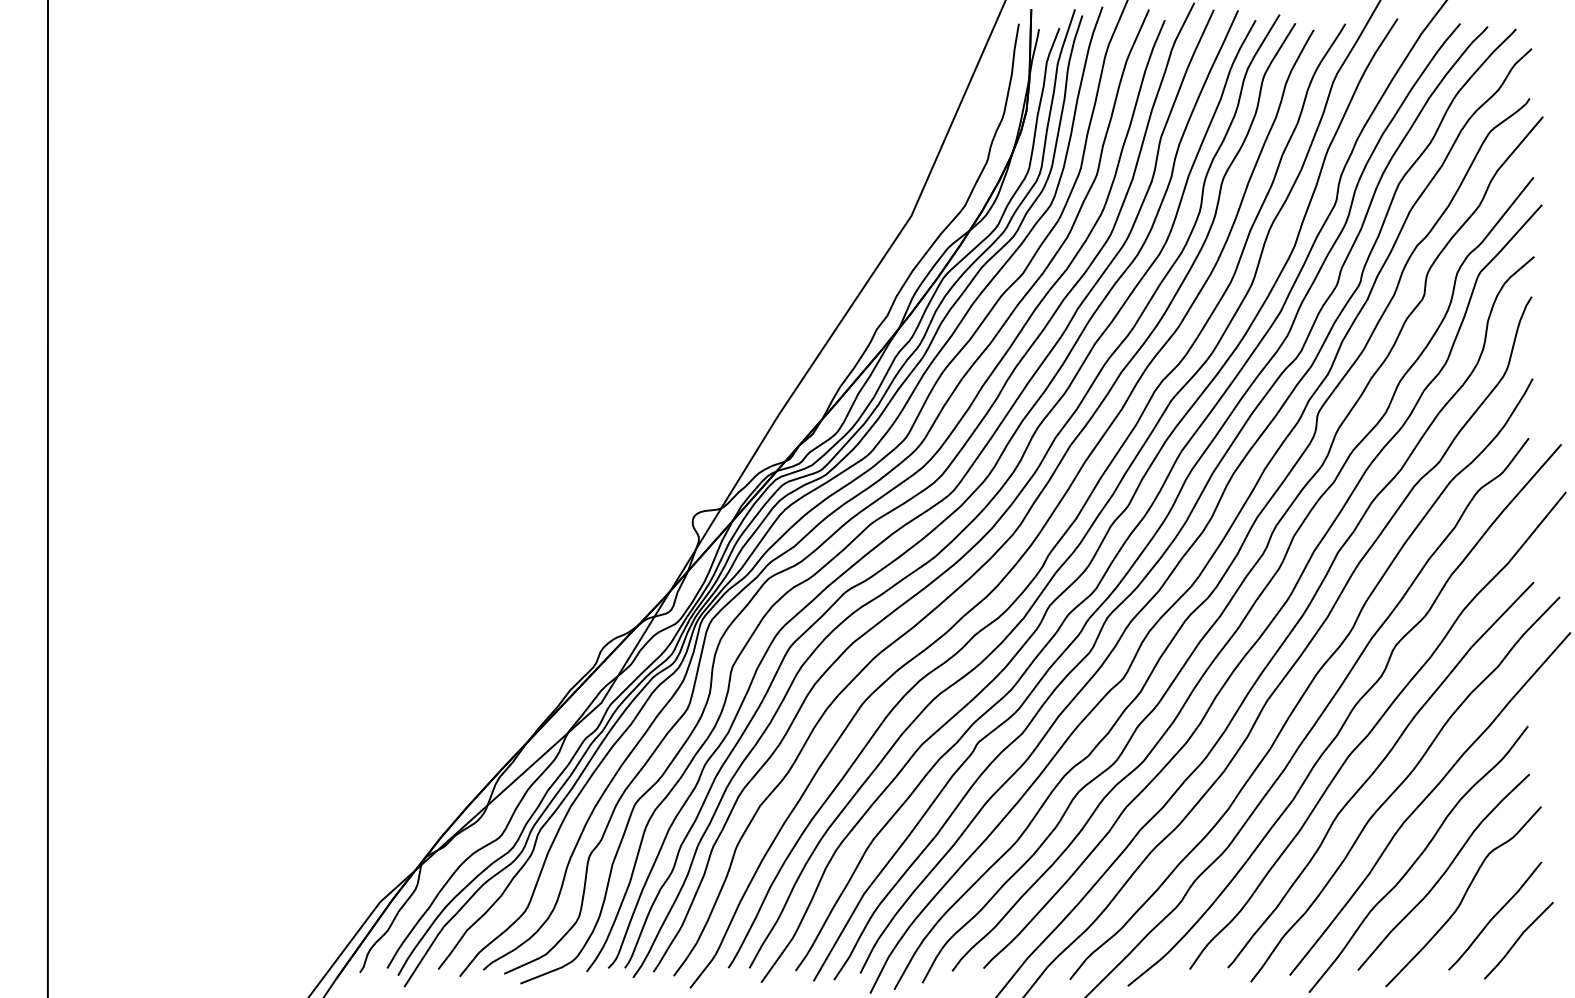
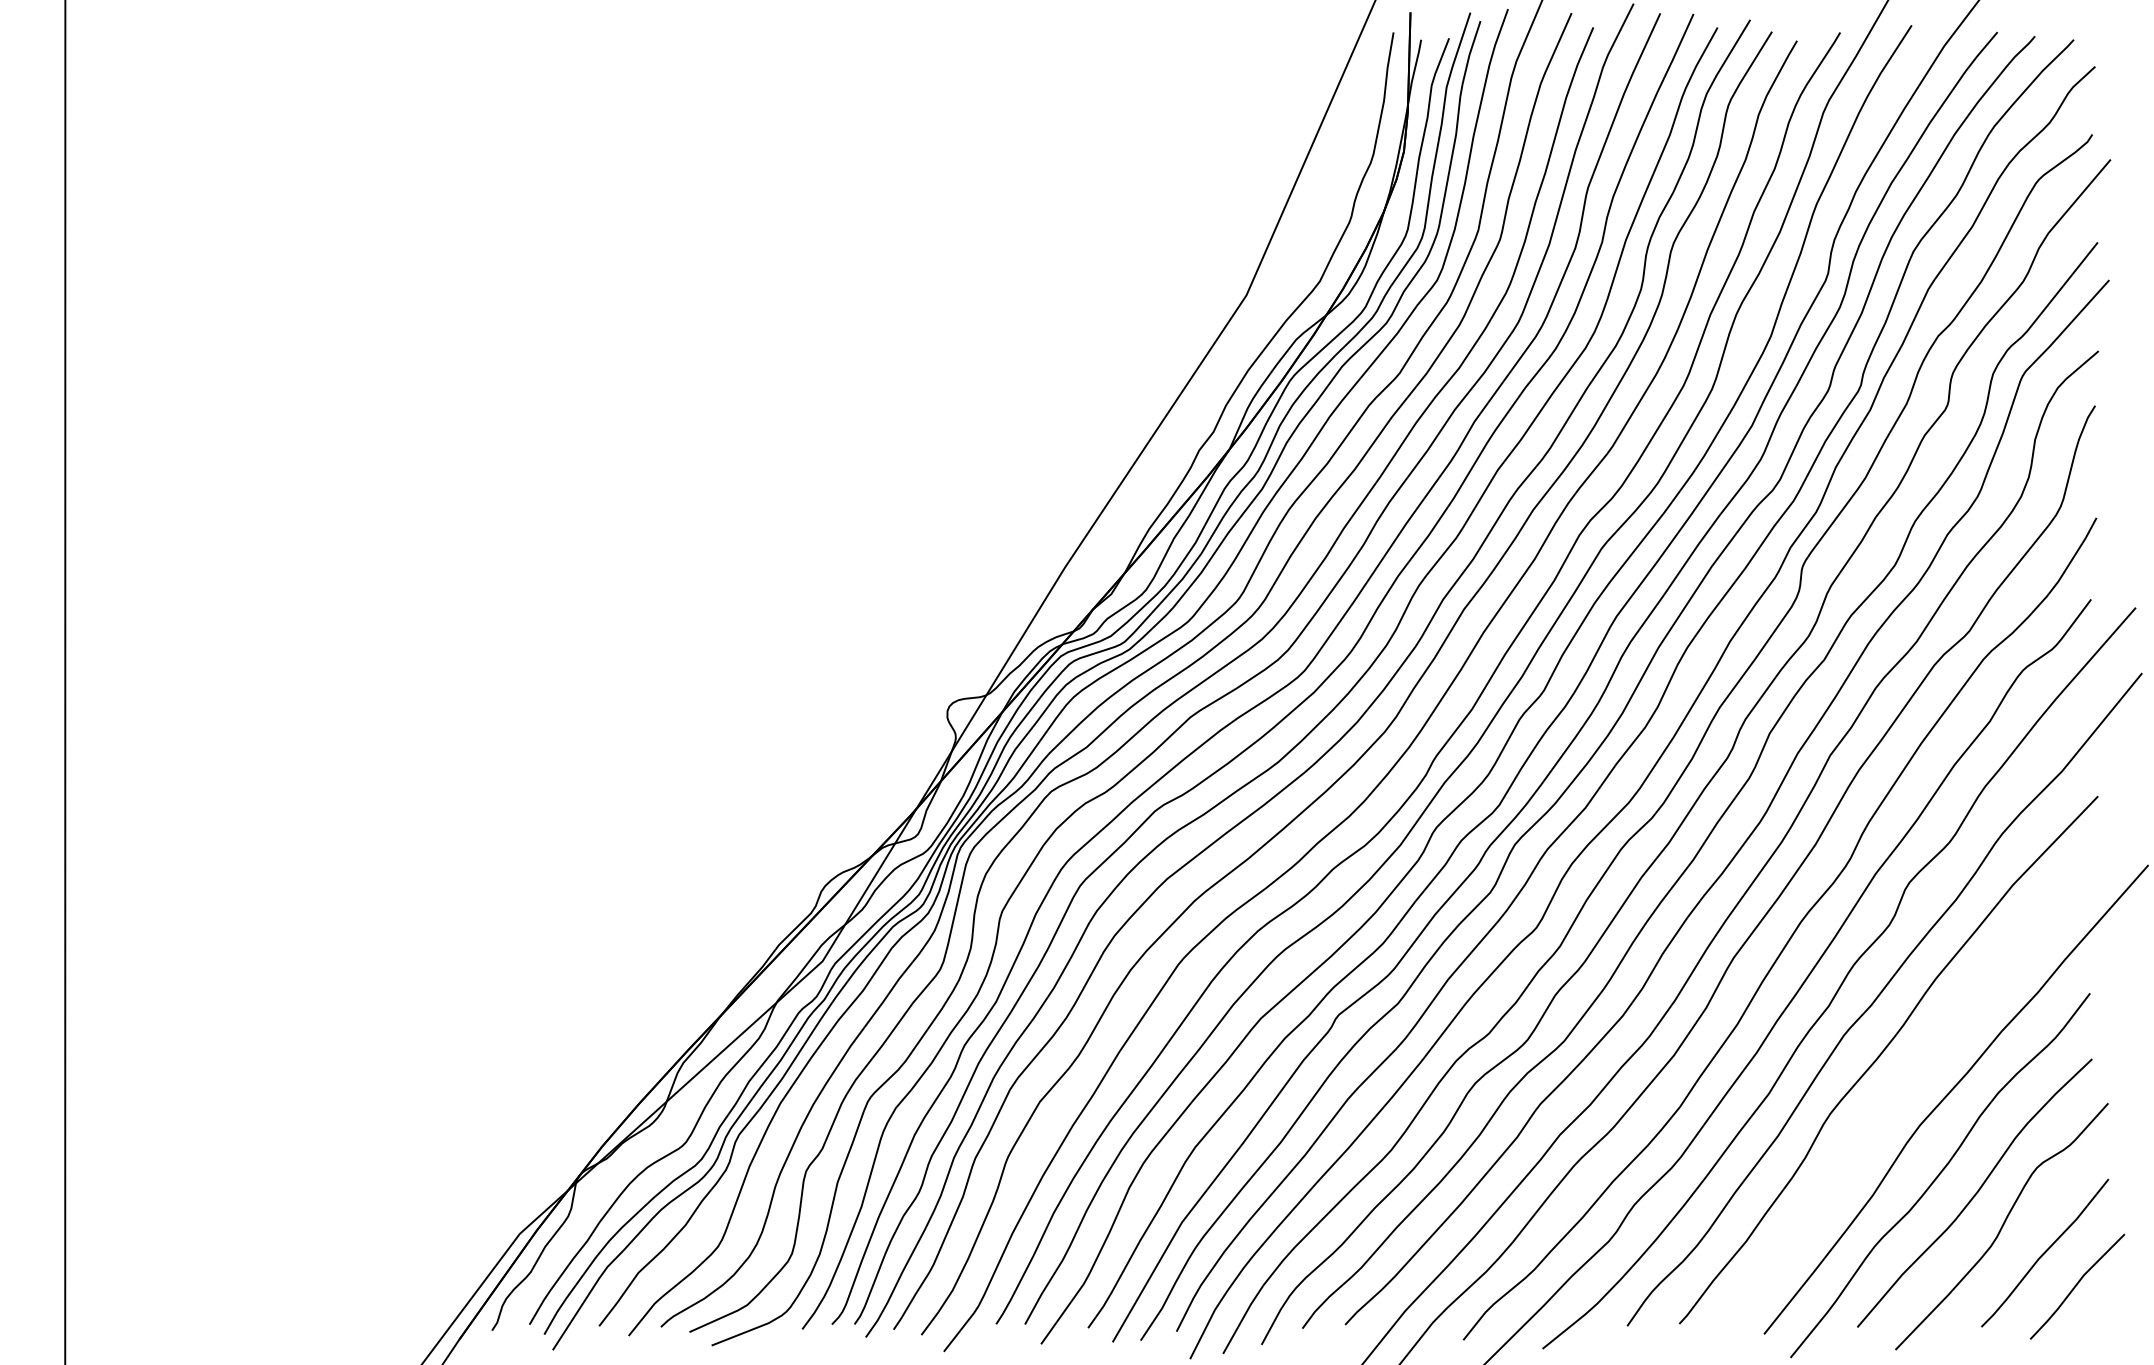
curve: (1400, 786) -> (1915, 1075), removed

